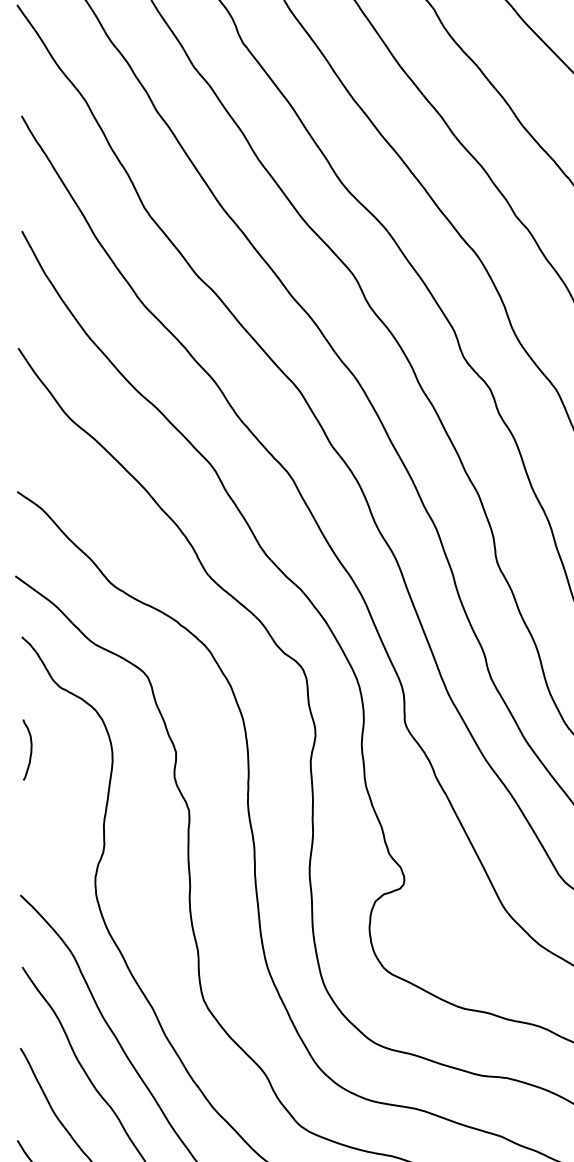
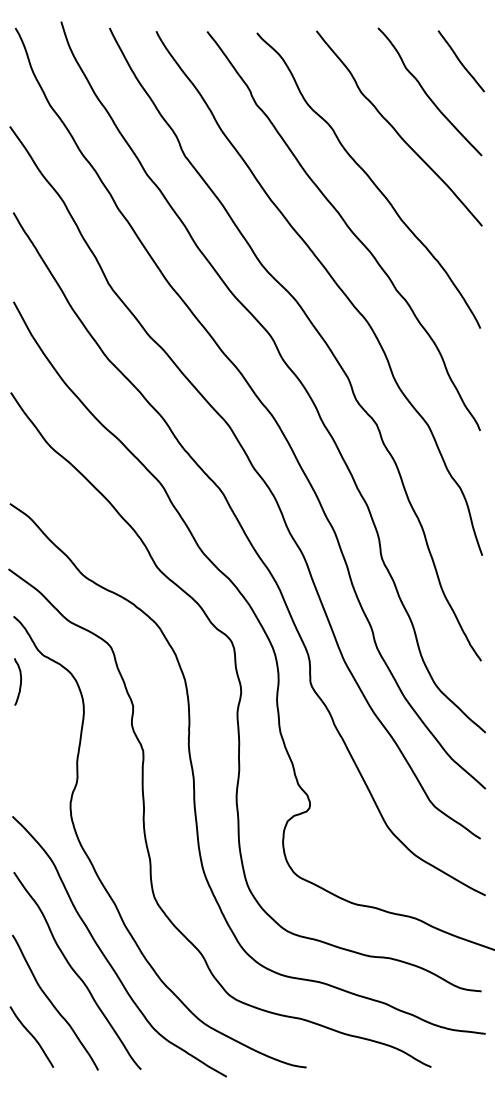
curve: (30, 749) -> (20, 681), moved

